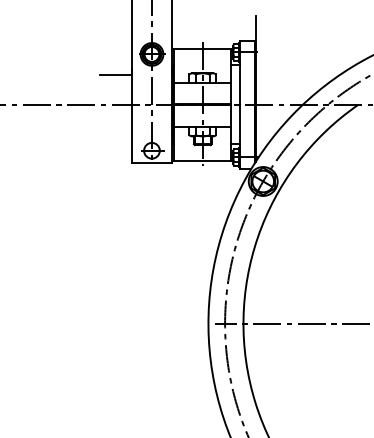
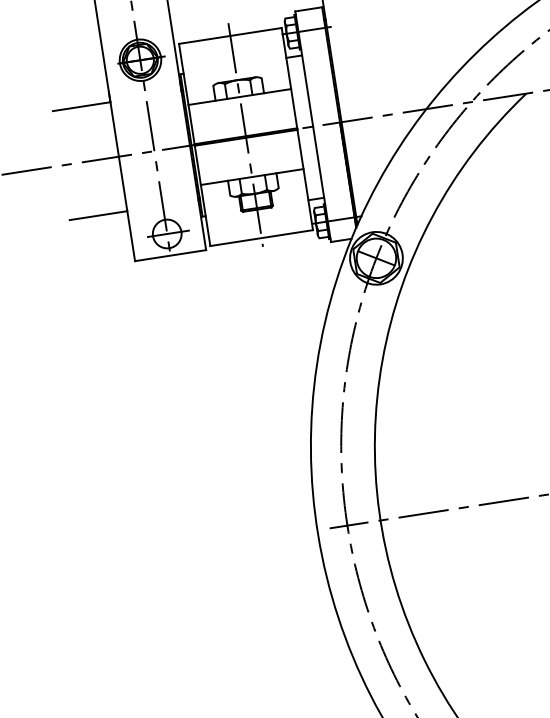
line: (116, 135) -> (99, 216), added

